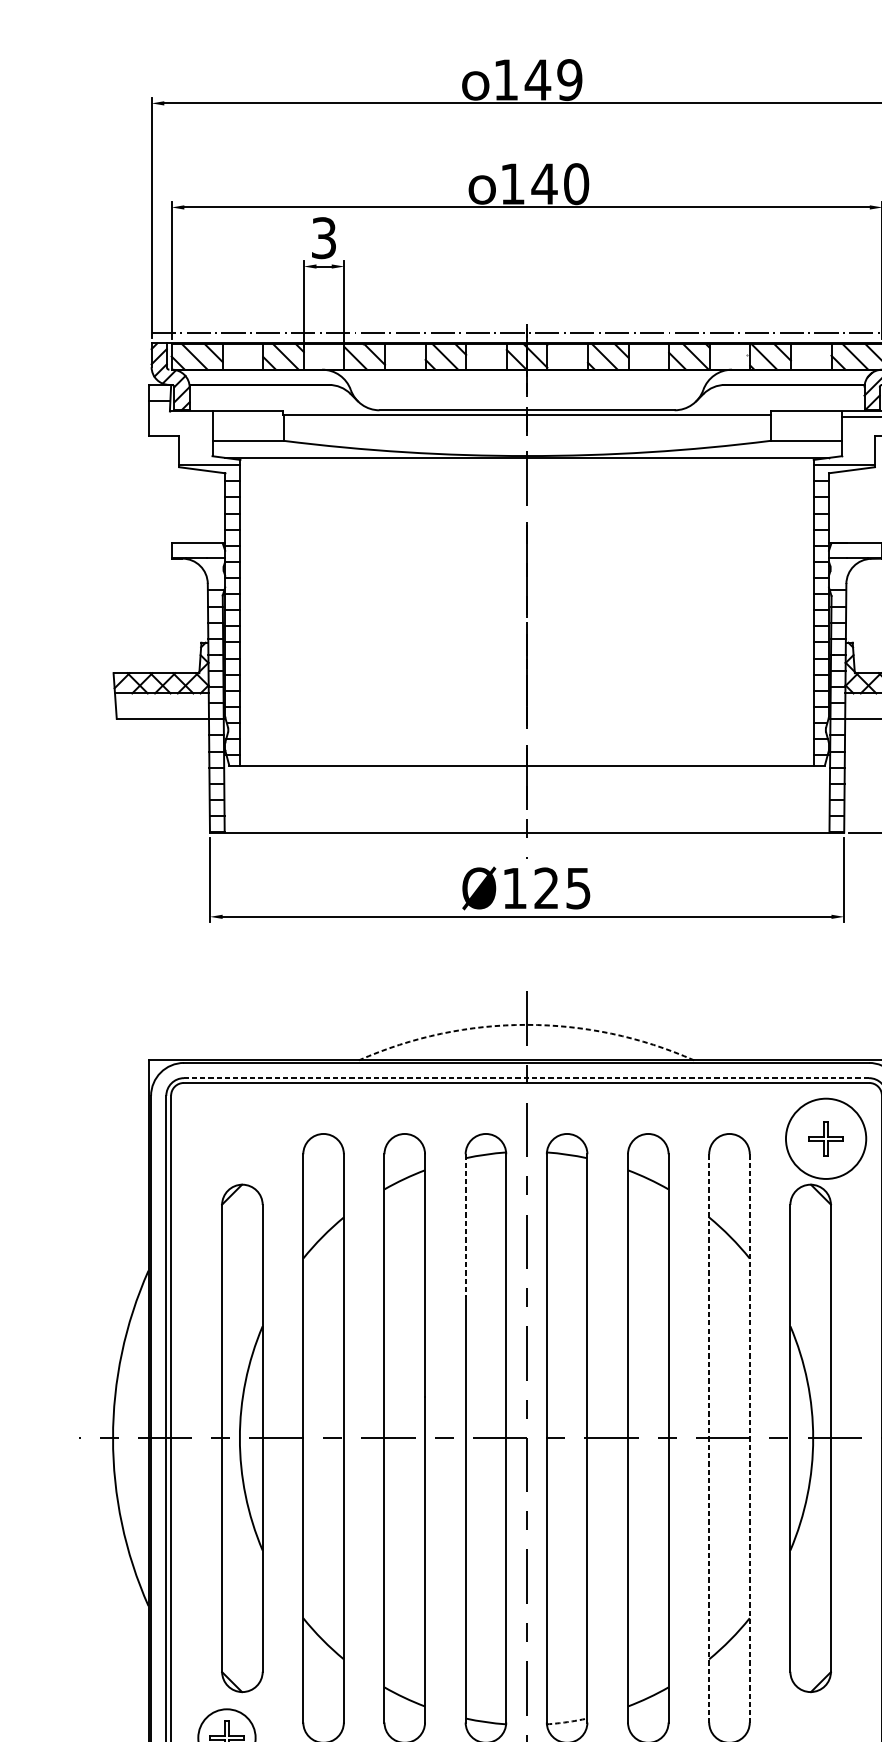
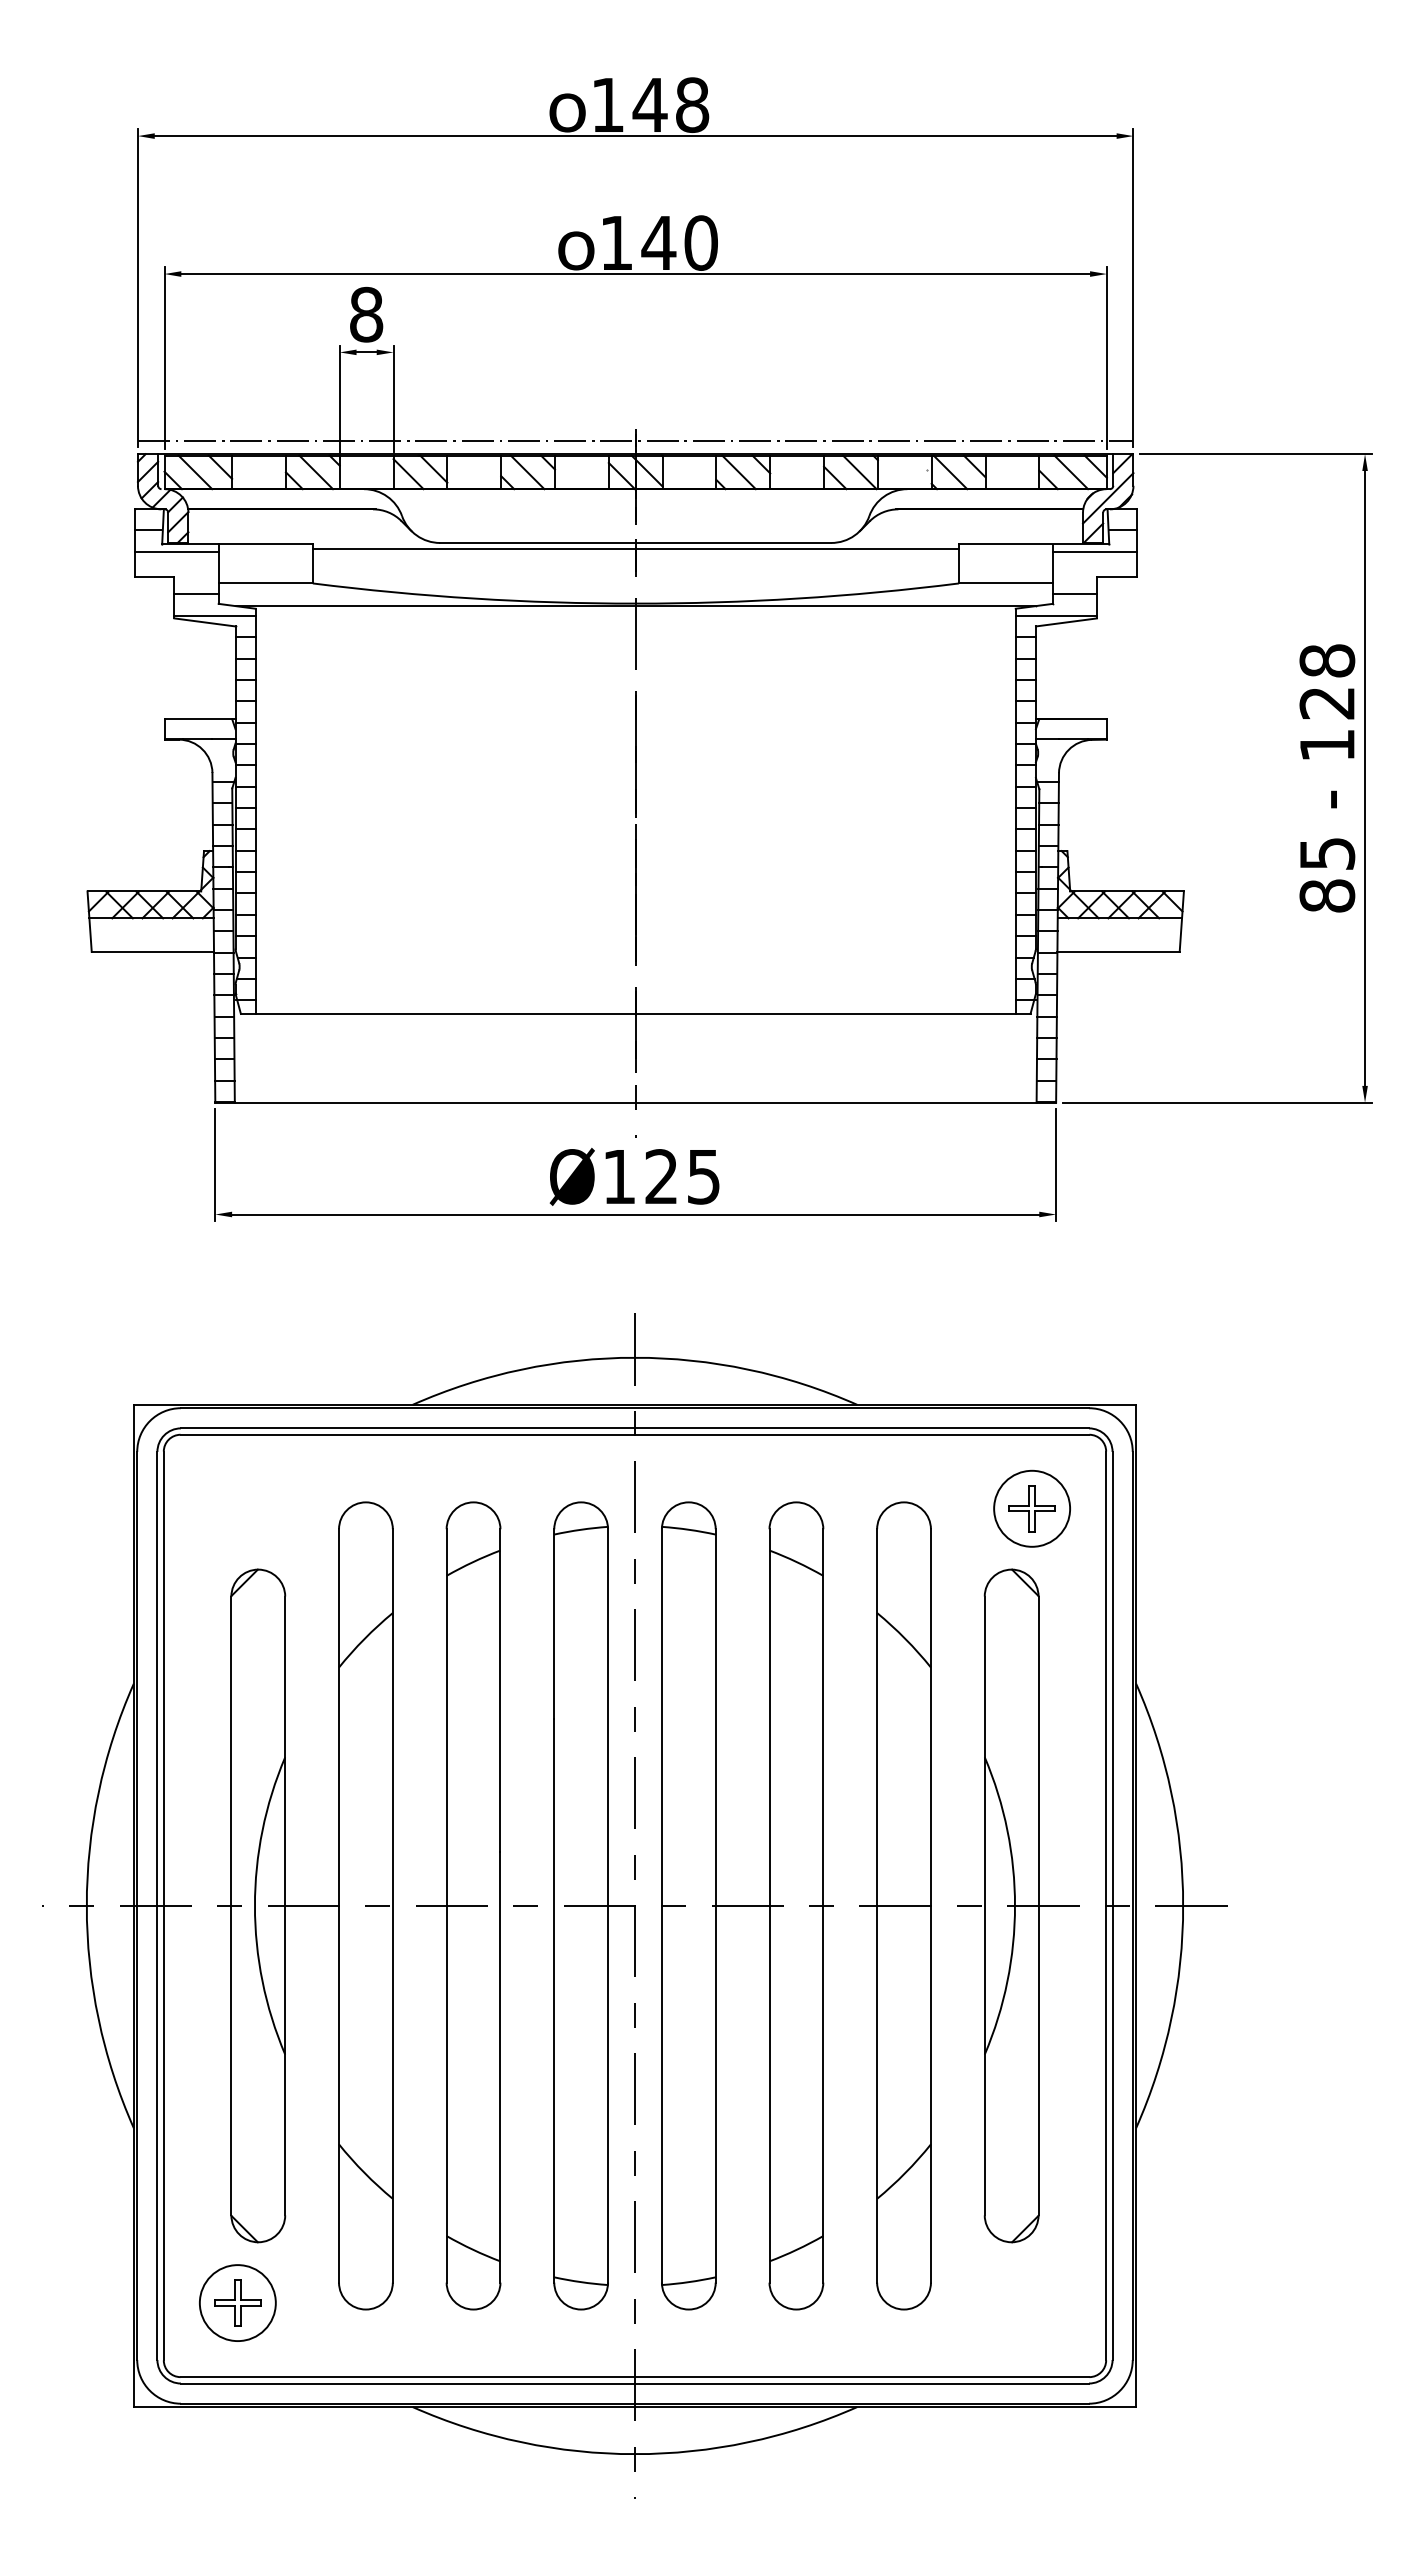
text: (569, 79) -> (692, 104), 149 -> 148
text: (324, 237) -> (366, 314), 3 -> 8
line: (180, 416) -> (176, 551), added
line: (195, 449) -> (196, 594), added
line: (858, 449) -> (1074, 594), added
arc: (526, 1024) -> (634, 1357), dashed -> solid
line: (526, 1078) -> (634, 1428), dashed -> solid
circle: (826, 1138) -> (1032, 1508), size x0.71
line: (465, 1226) -> (554, 1624), dashed -> solid
line: (709, 1438) -> (877, 1905), dashed -> solid
line: (749, 1438) -> (930, 1905), dashed -> solid
arc: (566, 1722) -> (688, 2282), dashed -> solid

